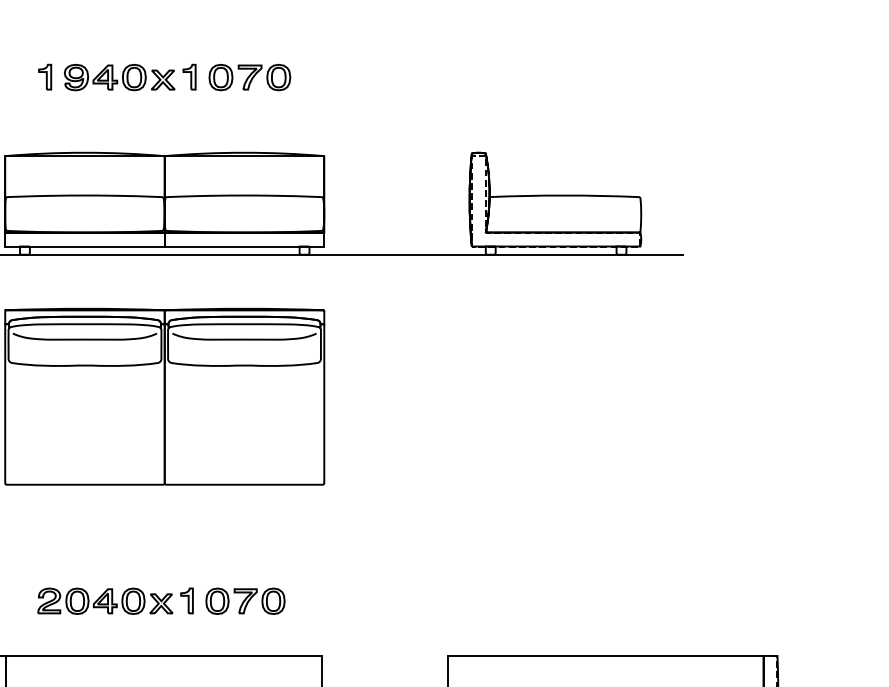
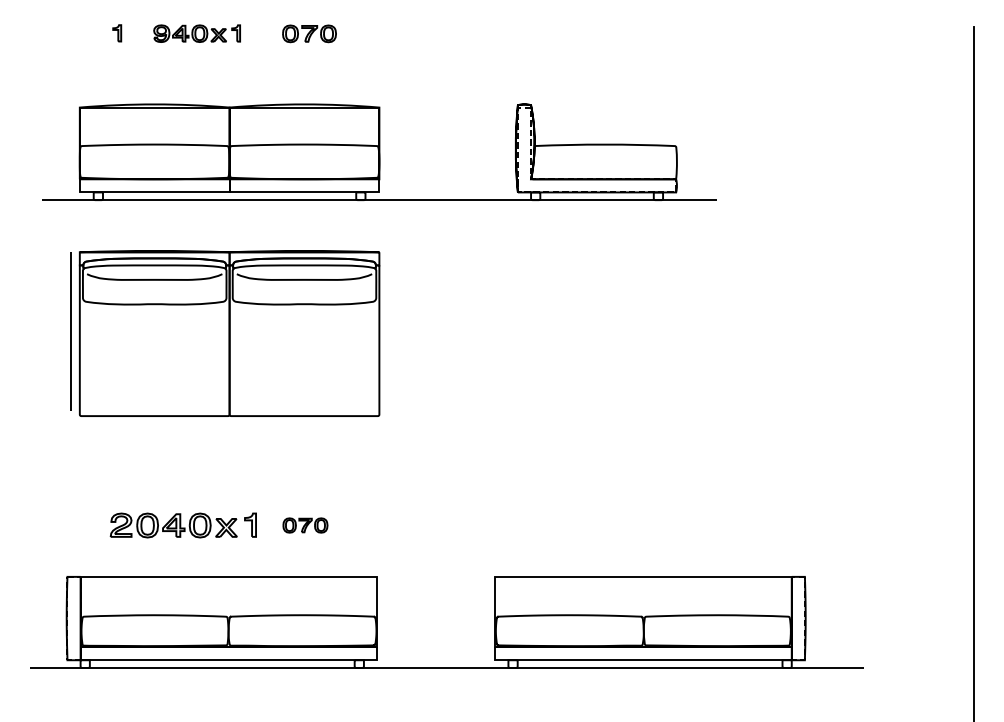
part: (44, 76) -> (116, 32), size x0.7
part: (129, 77) -> (196, 33), size x0.7
part: (249, 77) -> (309, 33), size x0.7
part: (245, 601) -> (305, 525), size x0.6

